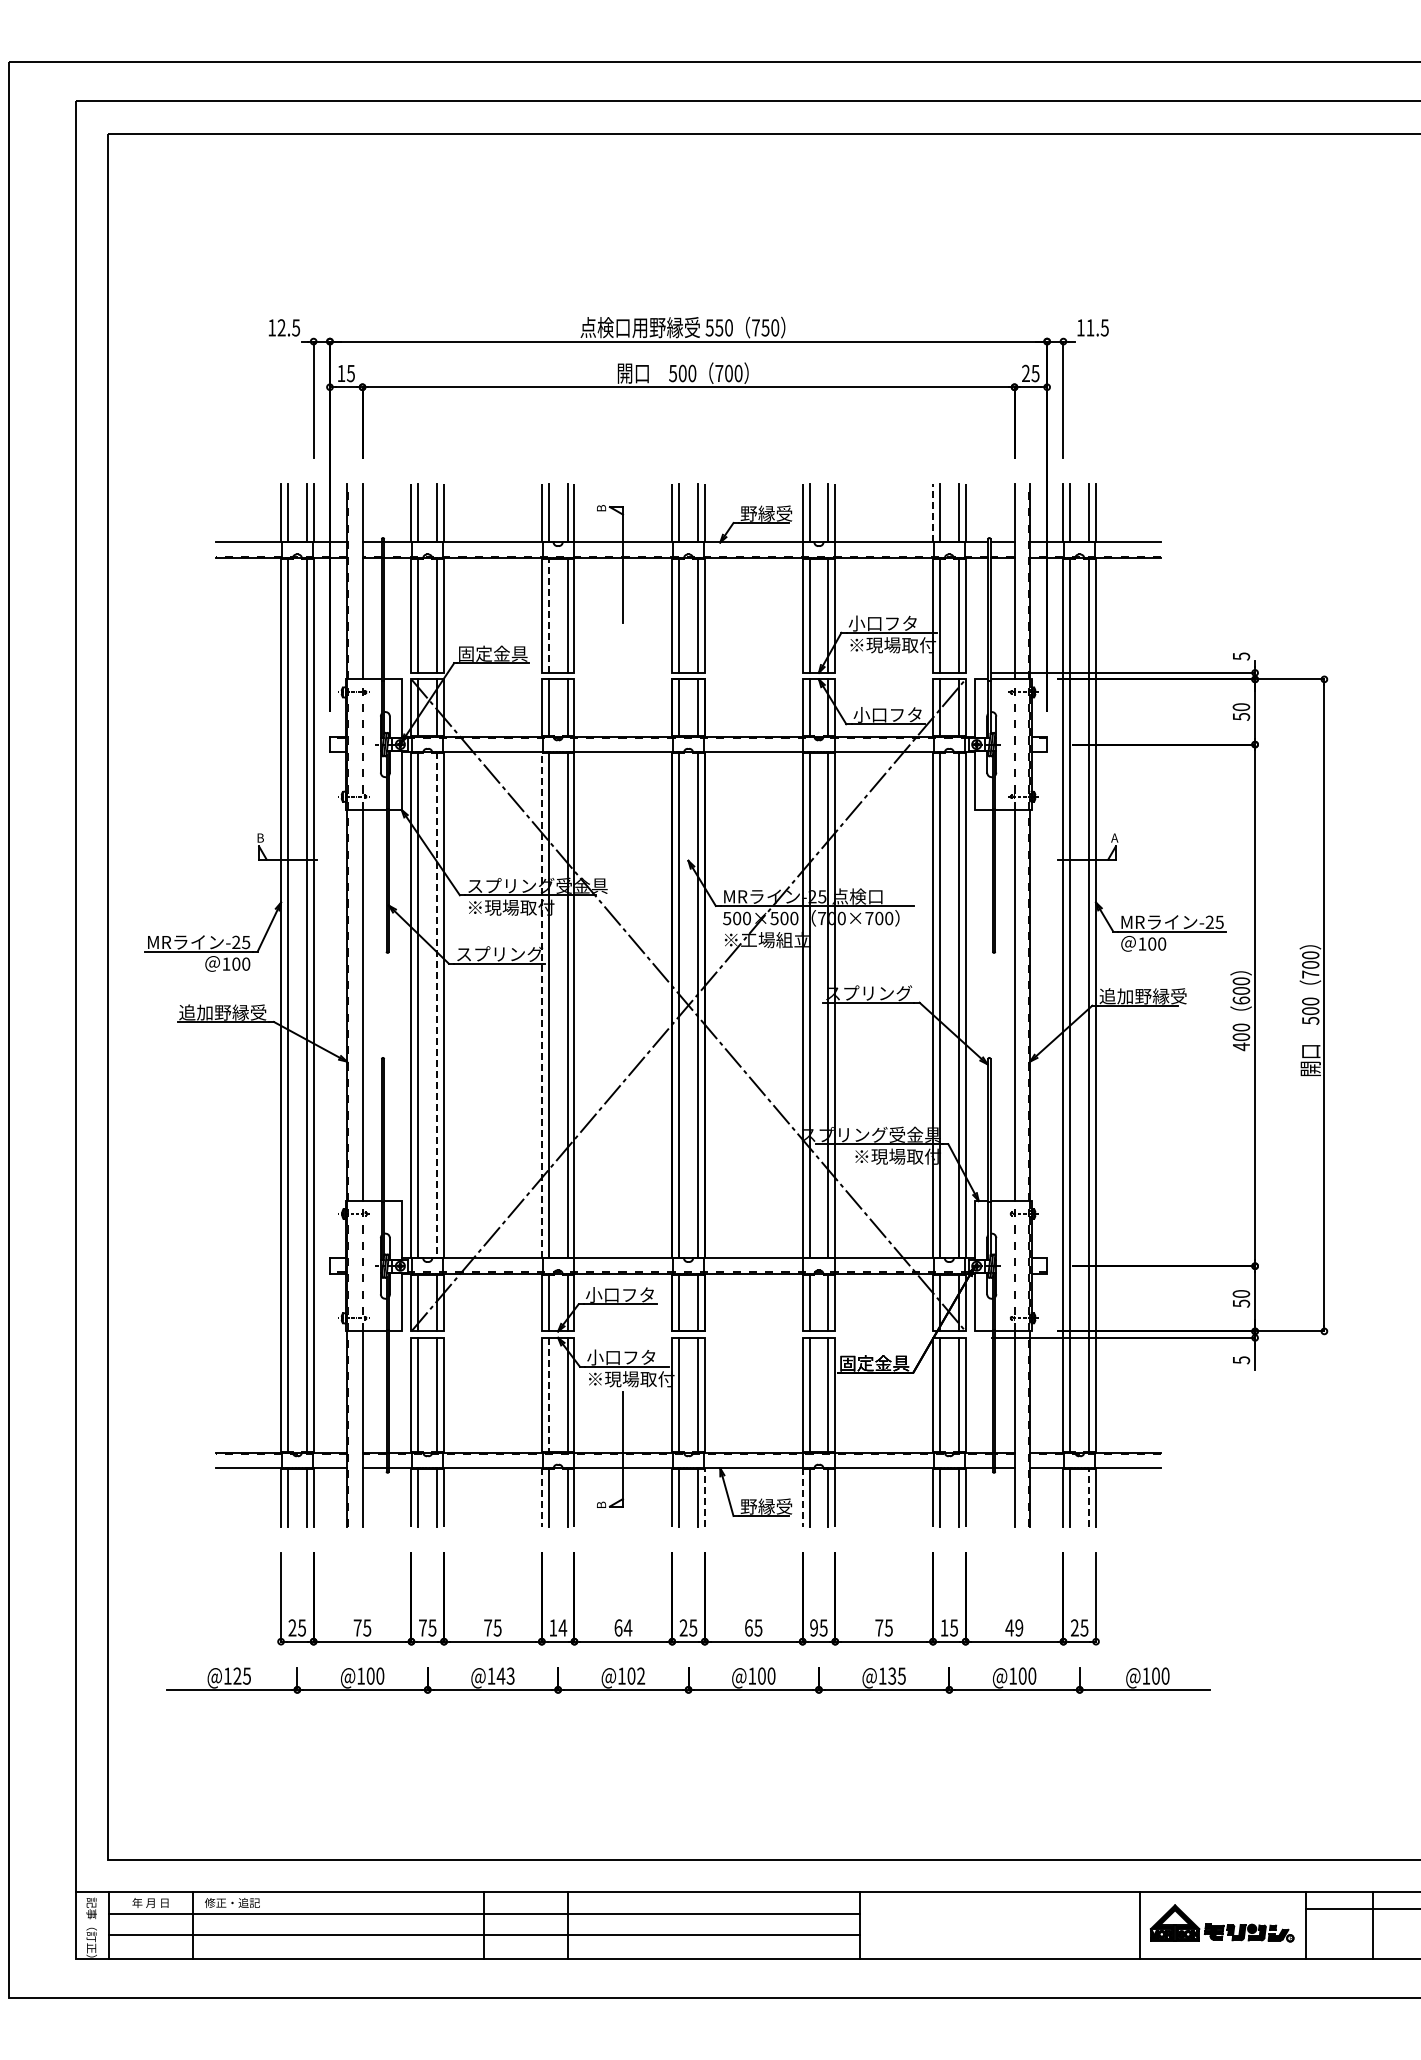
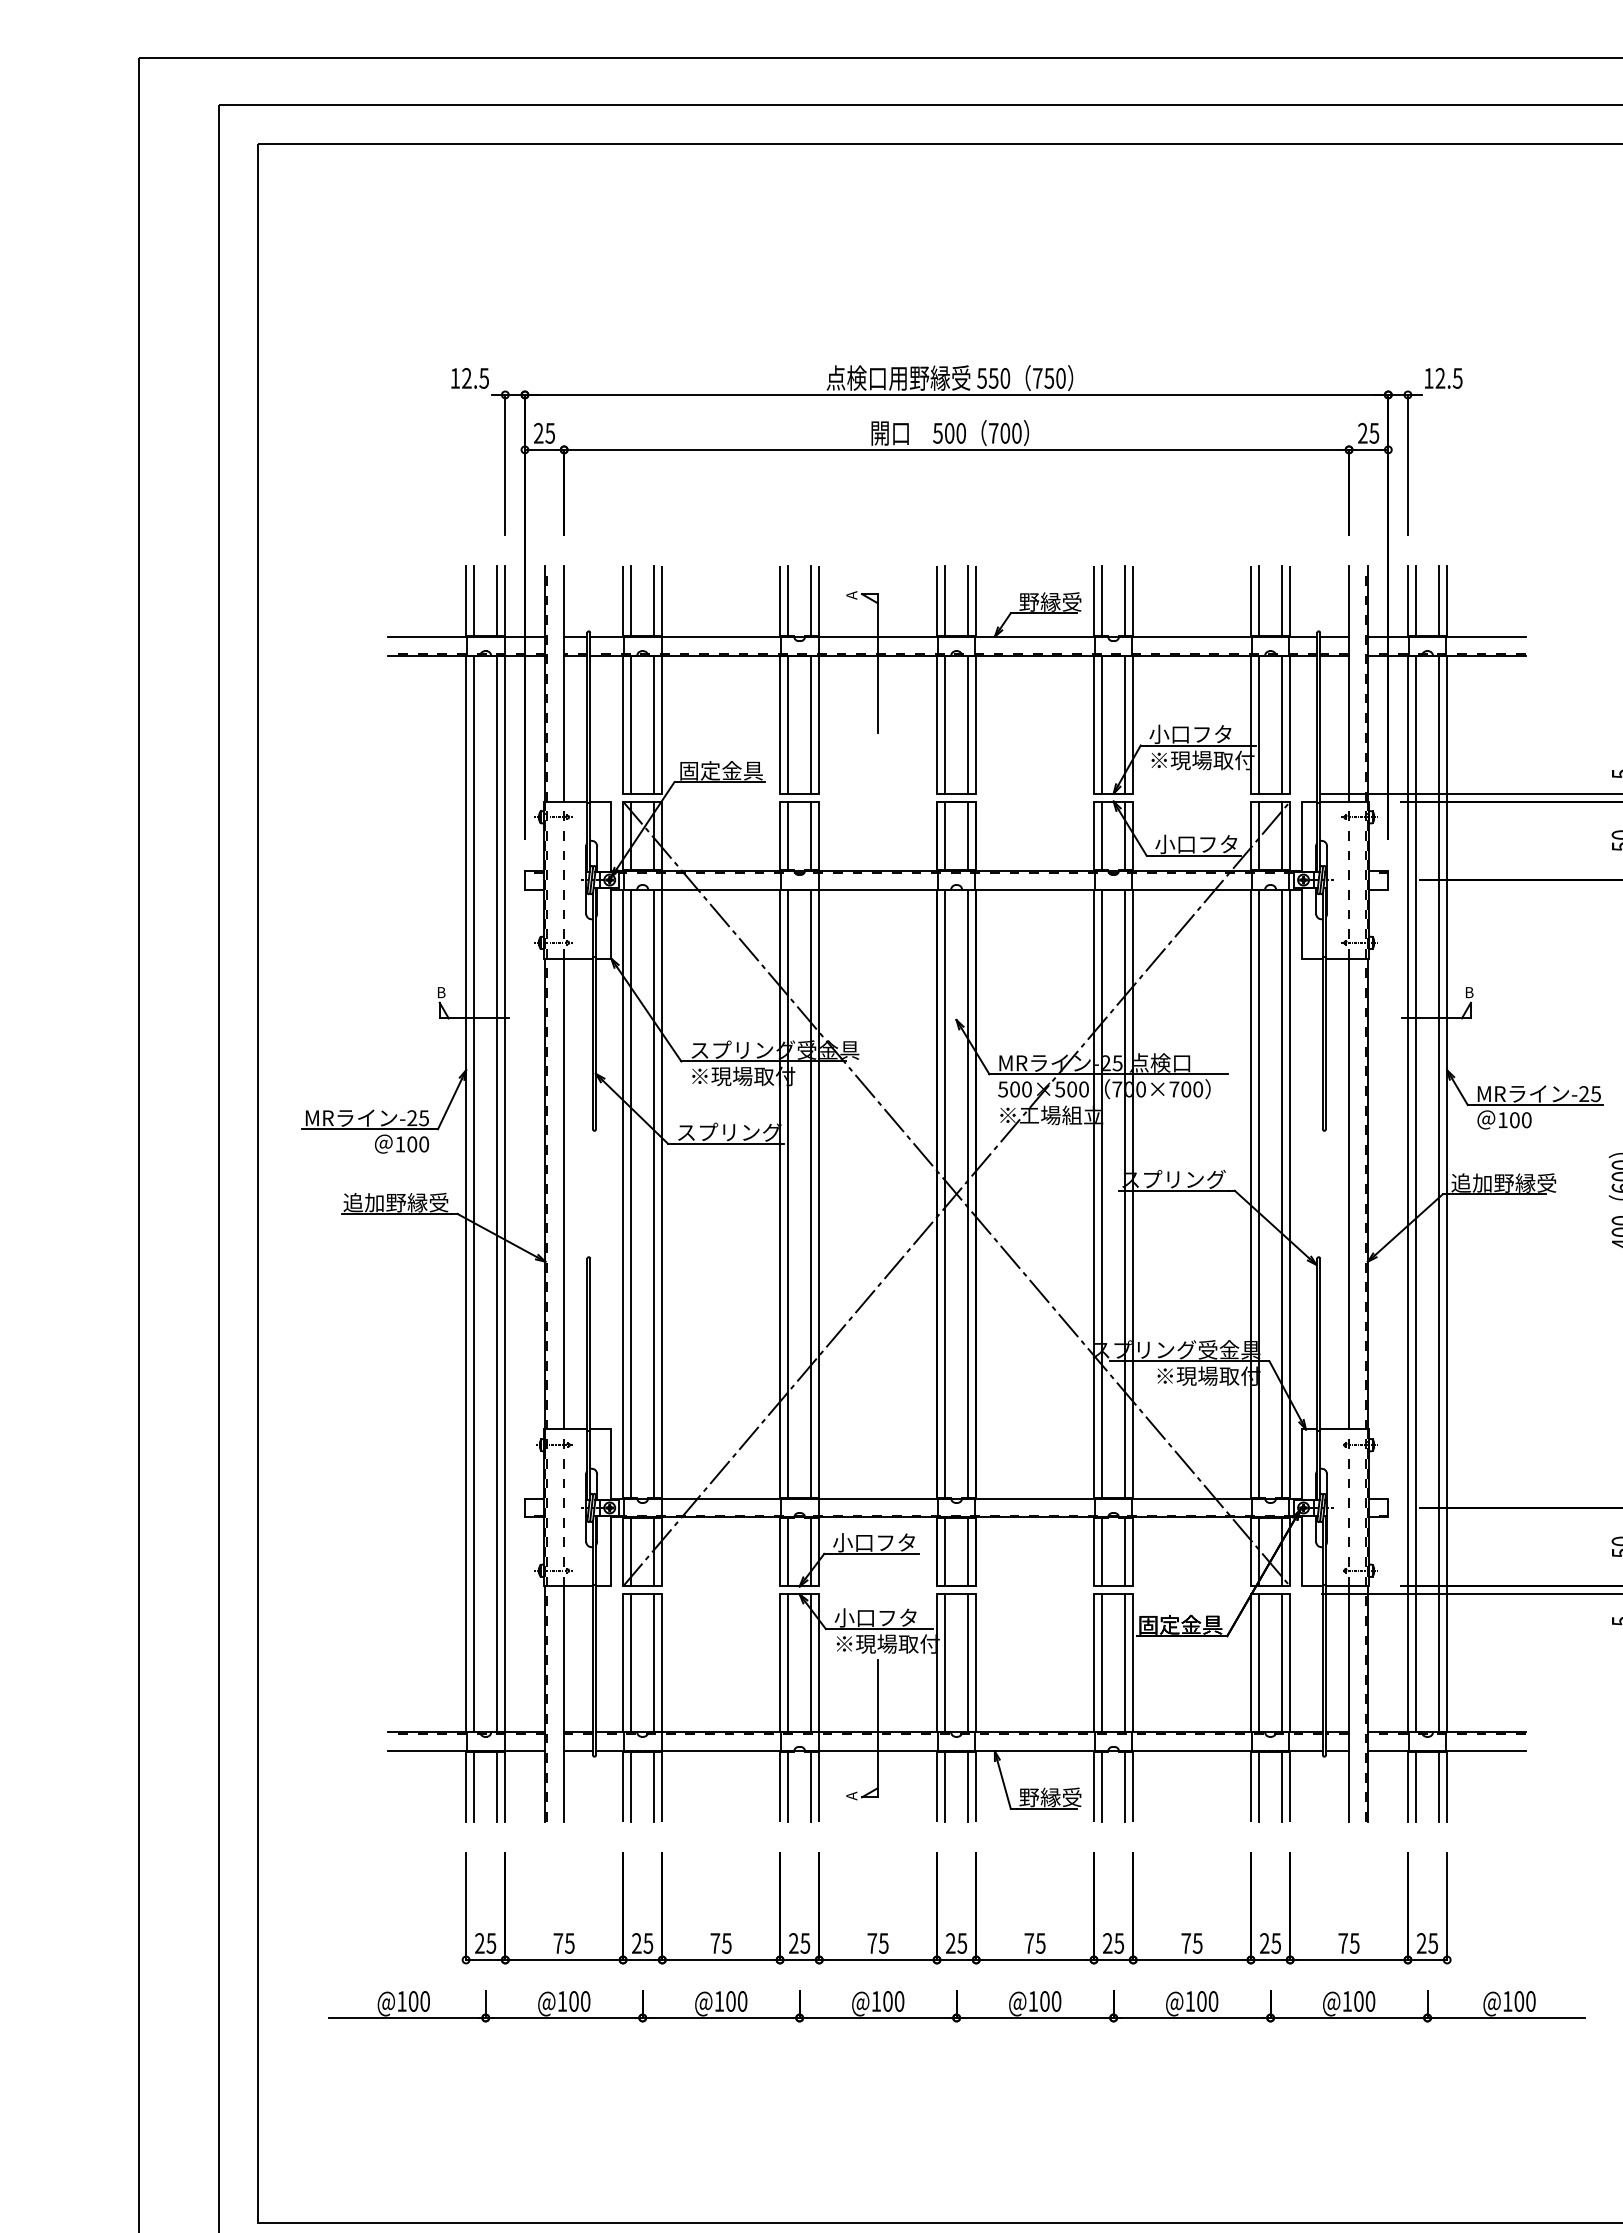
text: (1090, 327) -> (1440, 377), 11.5 -> 12.5
text: (341, 372) -> (538, 432), 15 -> 25
text: (601, 507) -> (851, 594), B -> A
line: (933, 512) -> (1251, 600), dashed -> solid
line: (548, 615) -> (788, 724), dashed -> solid
text: (1114, 837) -> (1469, 991), A -> B
line: (437, 1005) -> (654, 1194), dashed -> solid
line: (541, 1005) -> (779, 1194), dashed -> solid
line: (548, 1395) -> (788, 1663), dashed -> solid
line: (704, 1497) -> (975, 1786), dashed -> solid
line: (1089, 1497) -> (1439, 1786), dashed -> solid
line: (541, 1498) -> (779, 1787), dashed -> solid
line: (802, 1498) -> (1093, 1787), dashed -> solid
text: (601, 1504) -> (851, 1794), B -> A
text: (422, 1627) -> (636, 1942), 75 -> 25
text: (558, 1627) -> (800, 1942), 14 -> 25
text: (623, 1627) -> (878, 1942), 64 -> 75
text: (748, 1627) -> (1028, 1942), 65 -> 75
text: (813, 1627) -> (1107, 1942), 95 -> 25
text: (944, 1627) -> (1264, 1942), 15 -> 25
text: (1014, 1627) -> (1349, 1942), 49 -> 75
text: (241, 1675) -> (418, 2000), @125 -> @100
text: (505, 1675) -> (736, 2000), @143 -> @100
text: (641, 1675) -> (900, 2000), @102 -> @100
text: (896, 1675) -> (1206, 2000), @135 -> @100

